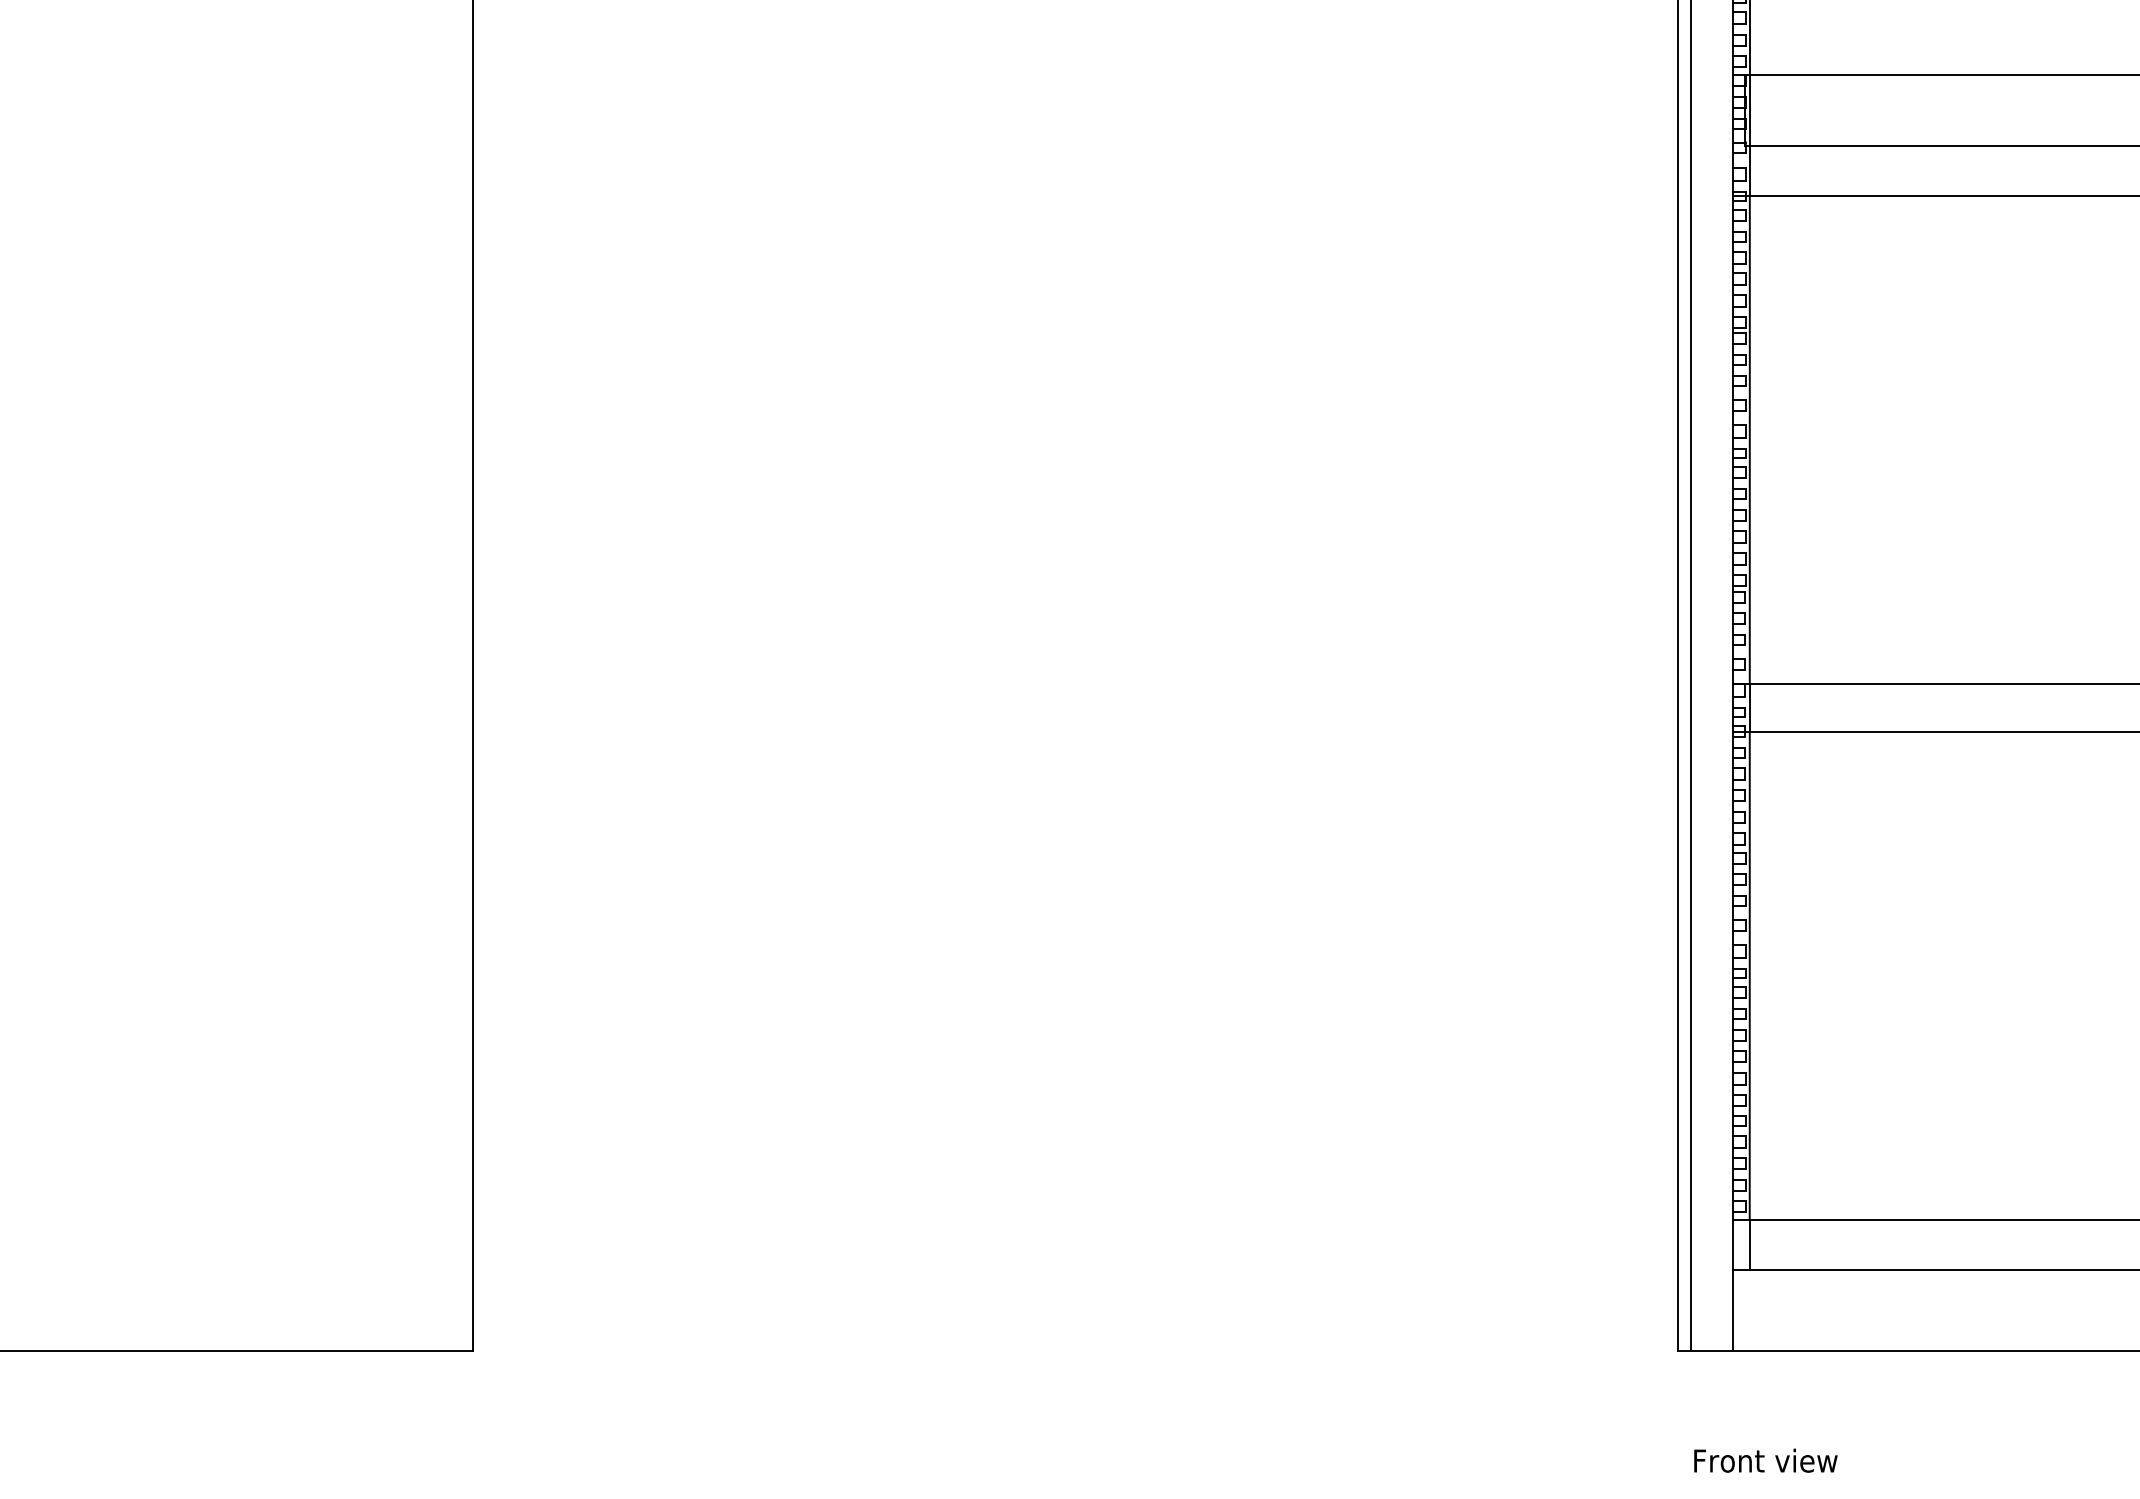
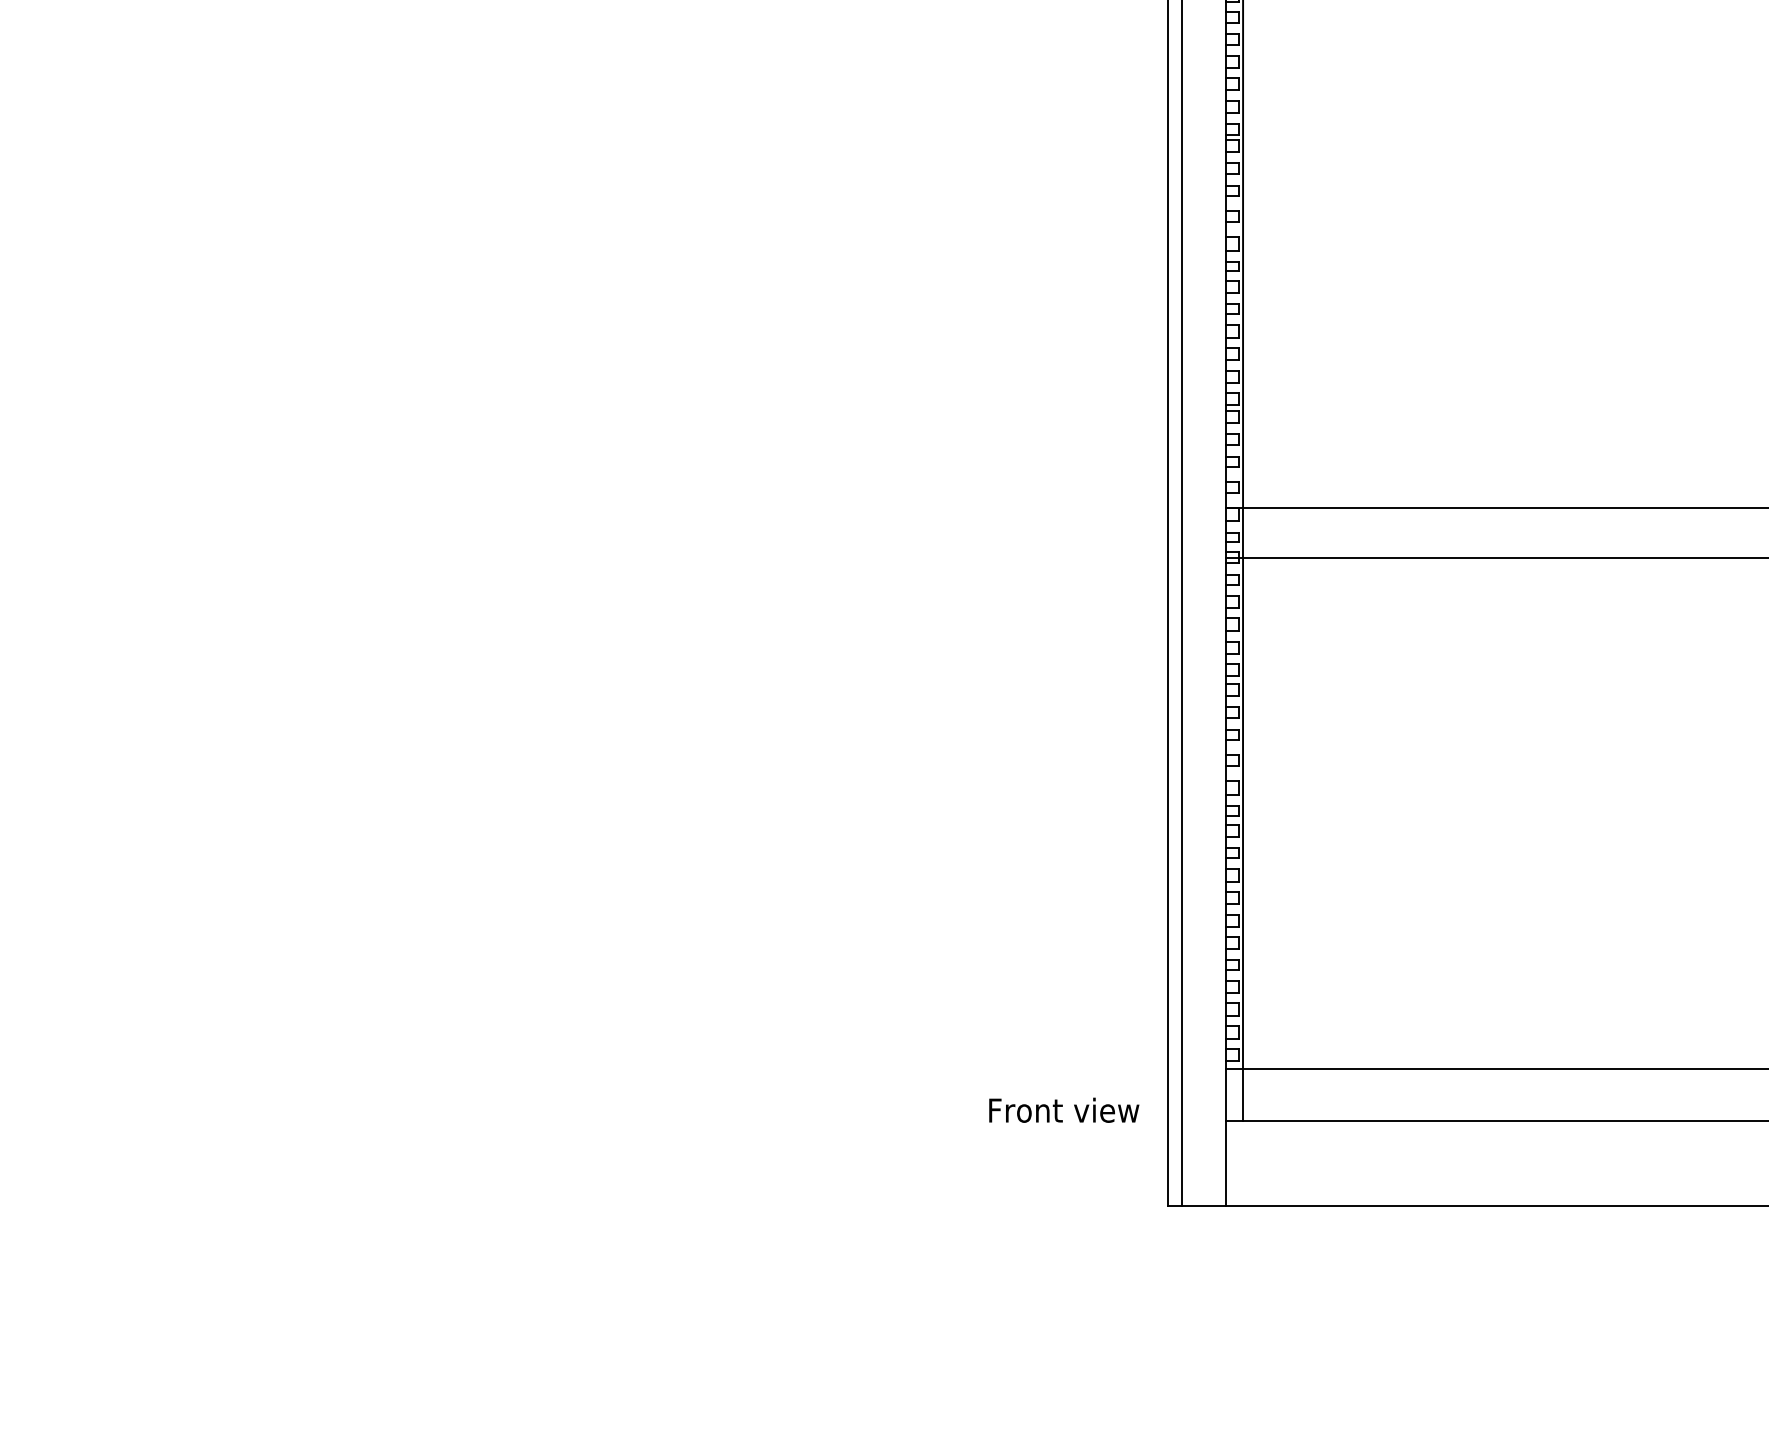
text: (1765, 1460) -> (1063, 1110), moved

